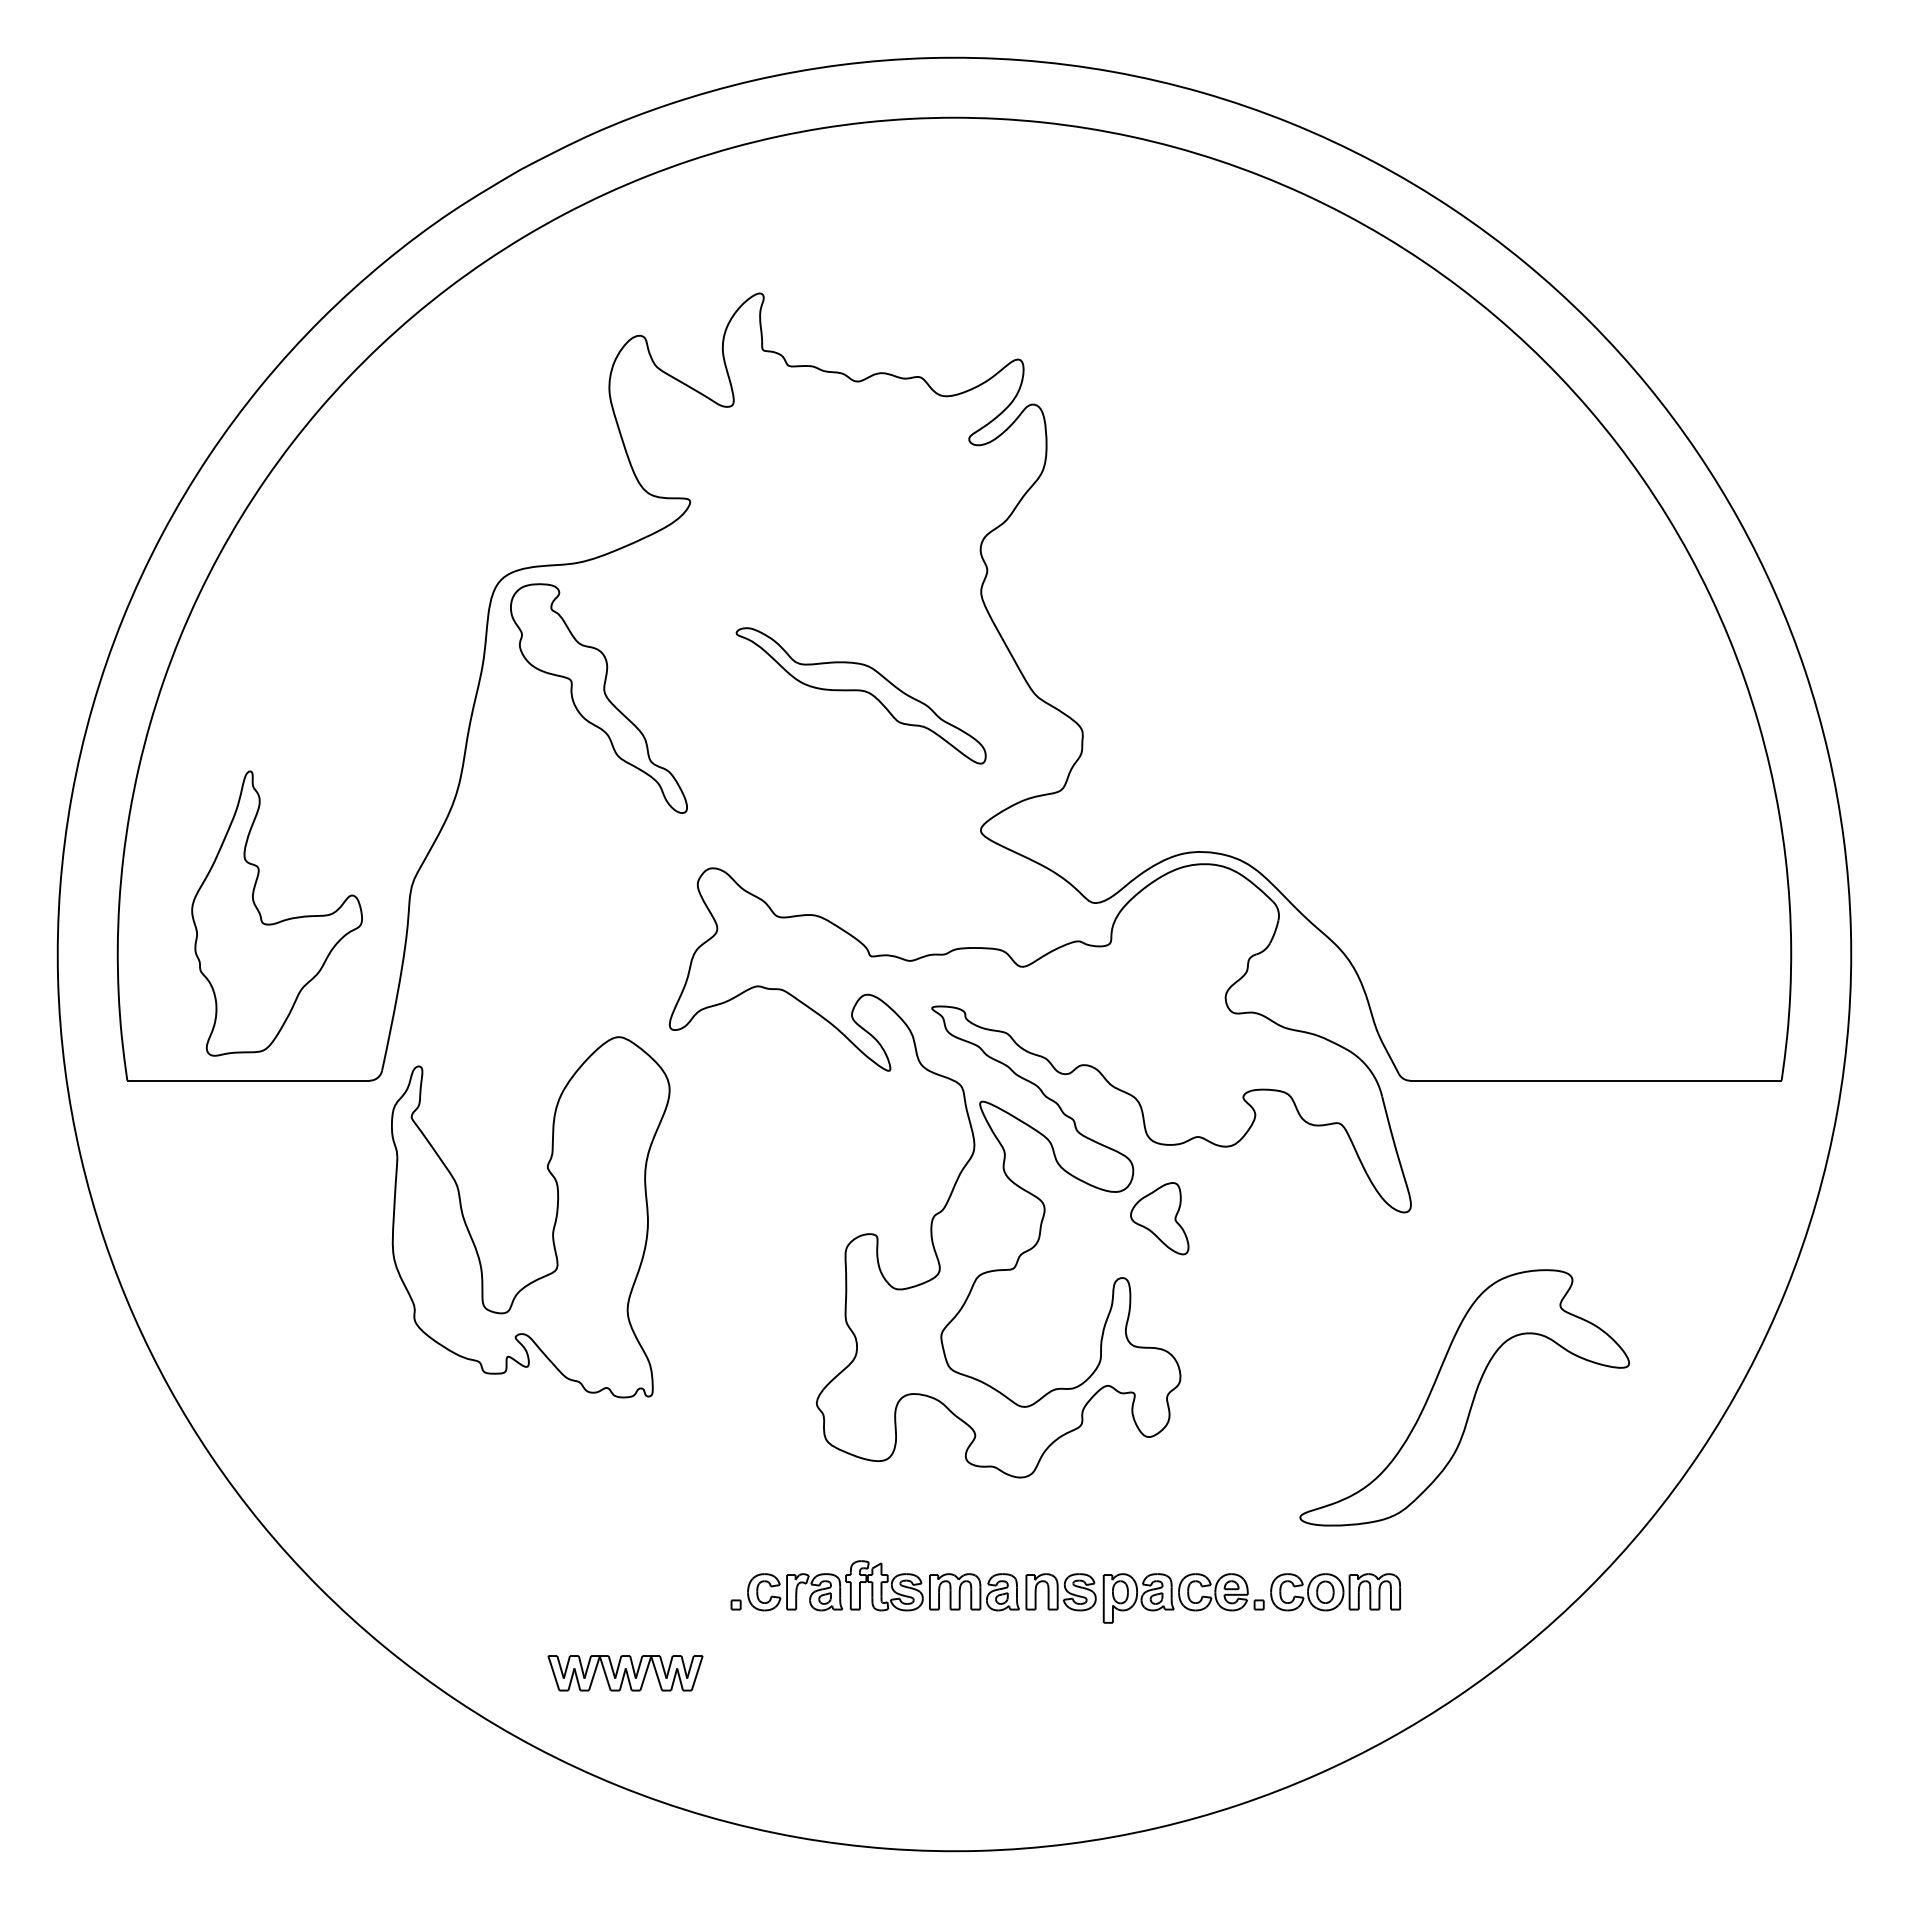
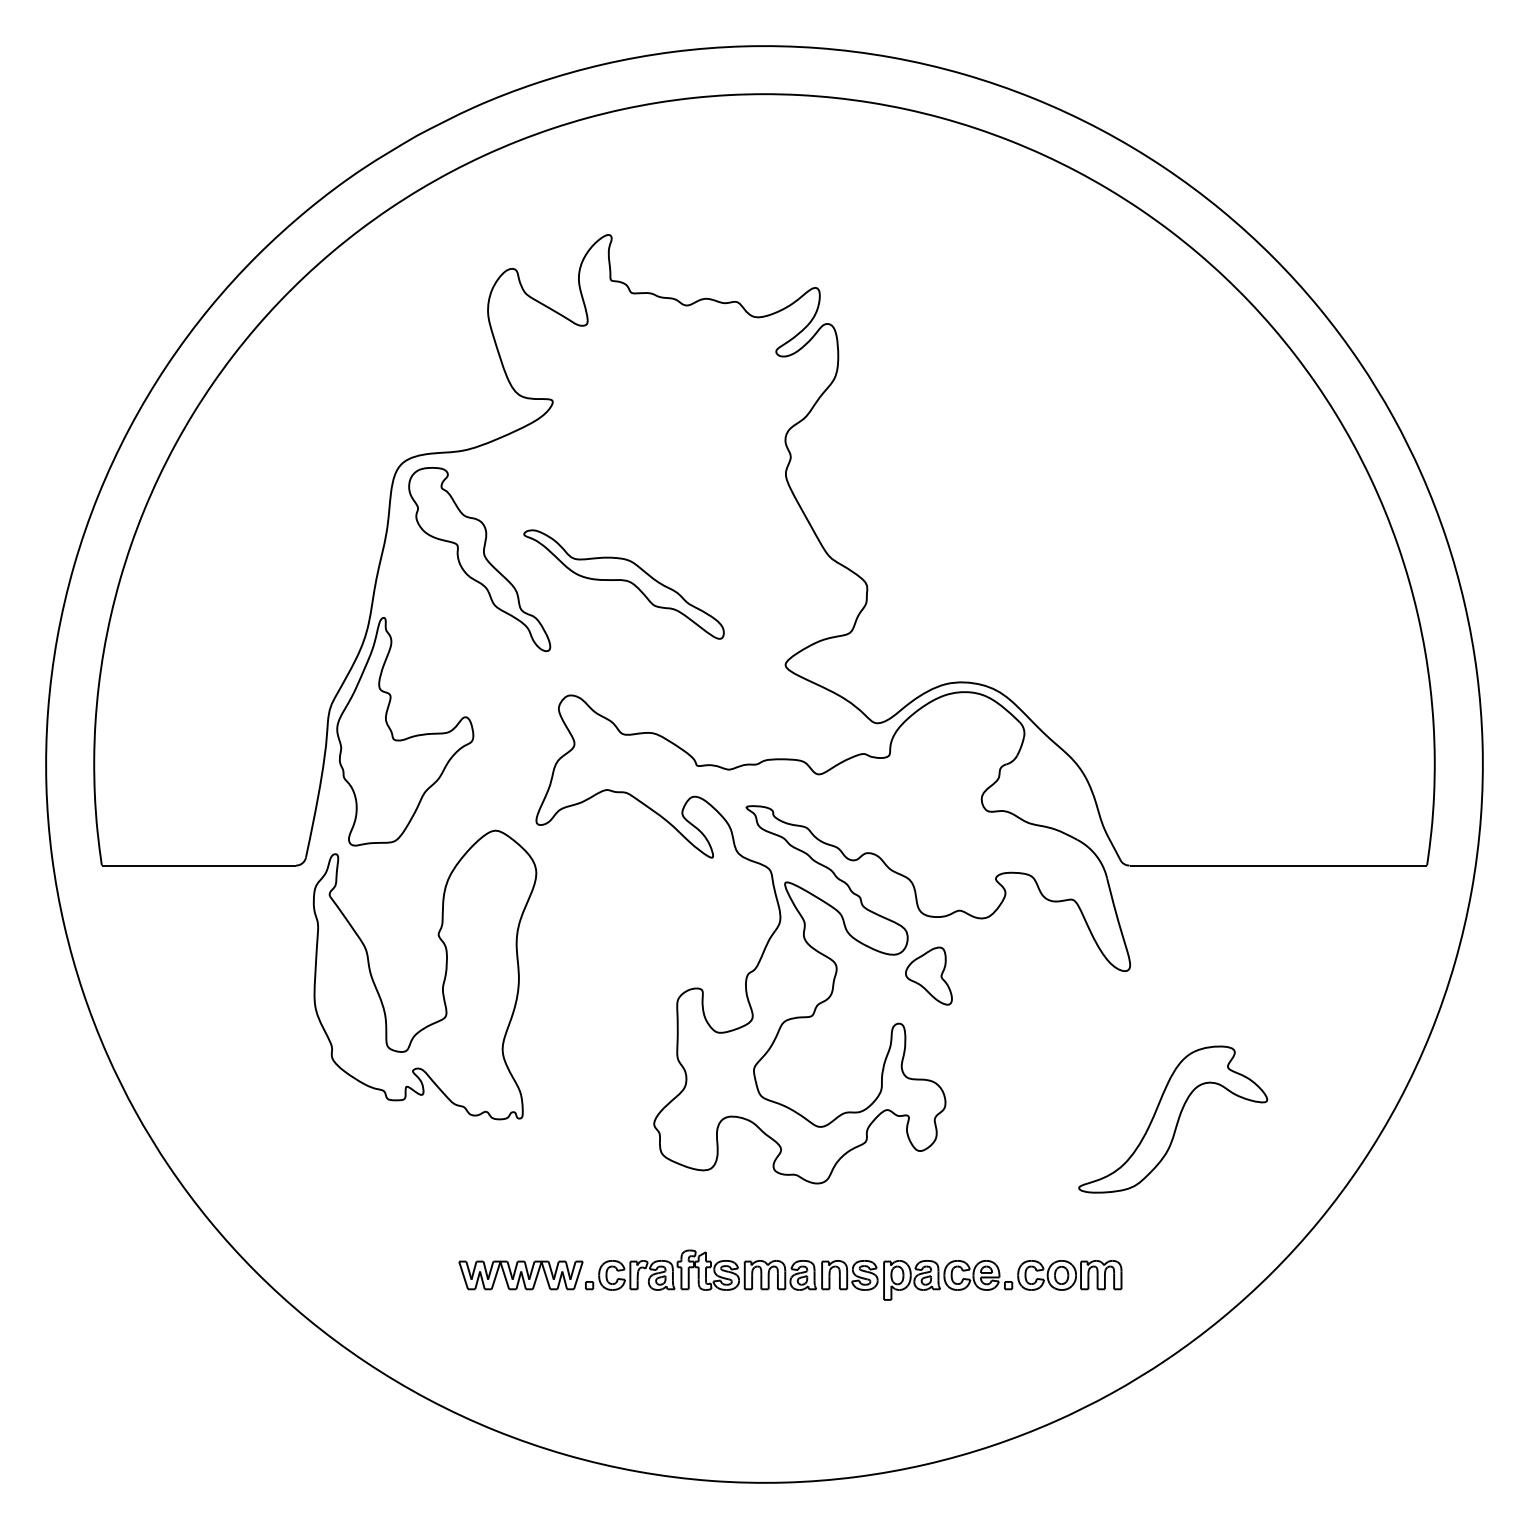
part: (860, 695) -> (623, 584), moved
part: (280, 920) -> (408, 737), moved
part: (1464, 1397) -> (1173, 1119), size x0.71
part: (625, 1673) -> (520, 1275), moved

